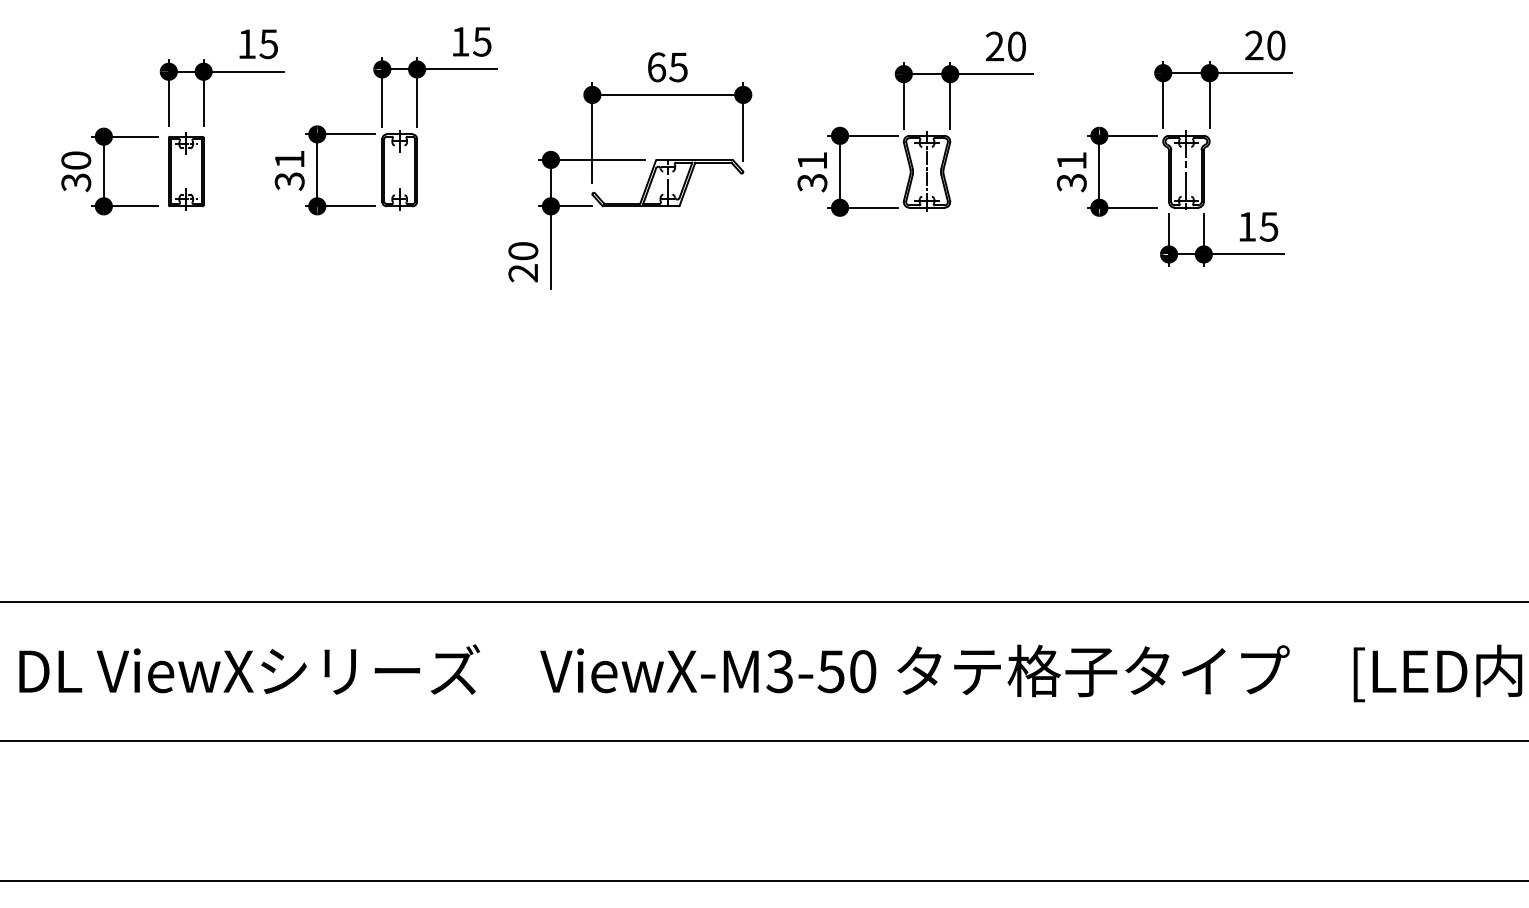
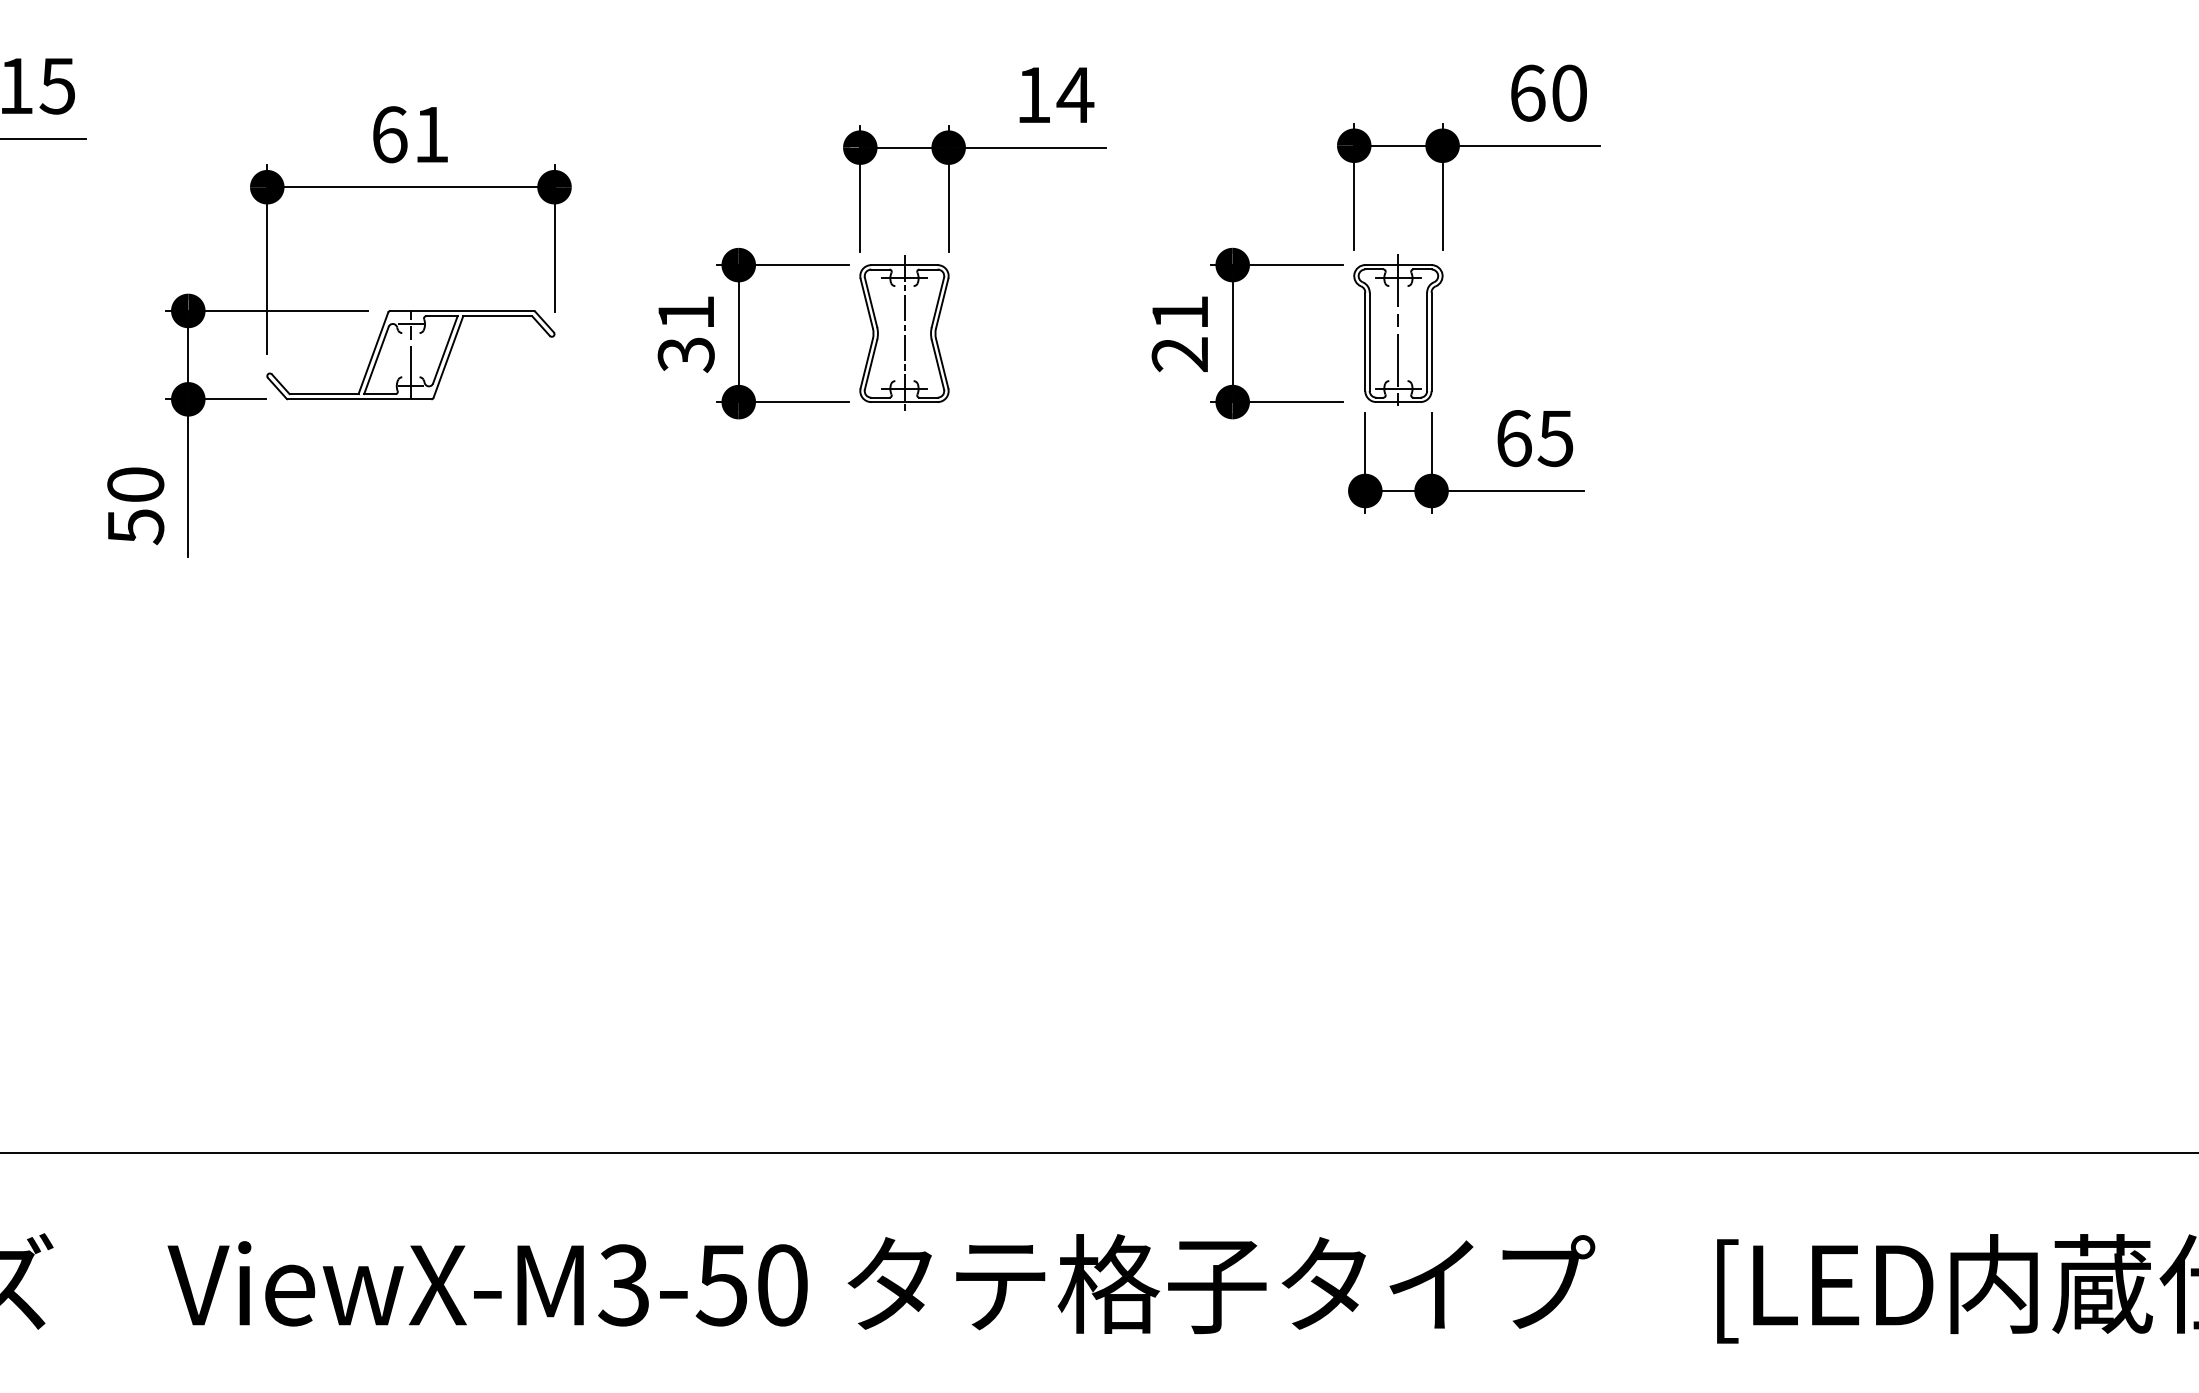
text: (1254, 45) -> (1528, 93), 20 -> 60
text: (1005, 46) -> (1053, 94), 20 -> 14
text: (678, 67) -> (431, 134), 65 -> 61
text: (1071, 182) -> (1179, 353), 31 -> 21
text: (1247, 226) -> (1514, 437), 15 -> 65
text: (523, 273) -> (136, 527), 20 -> 50

